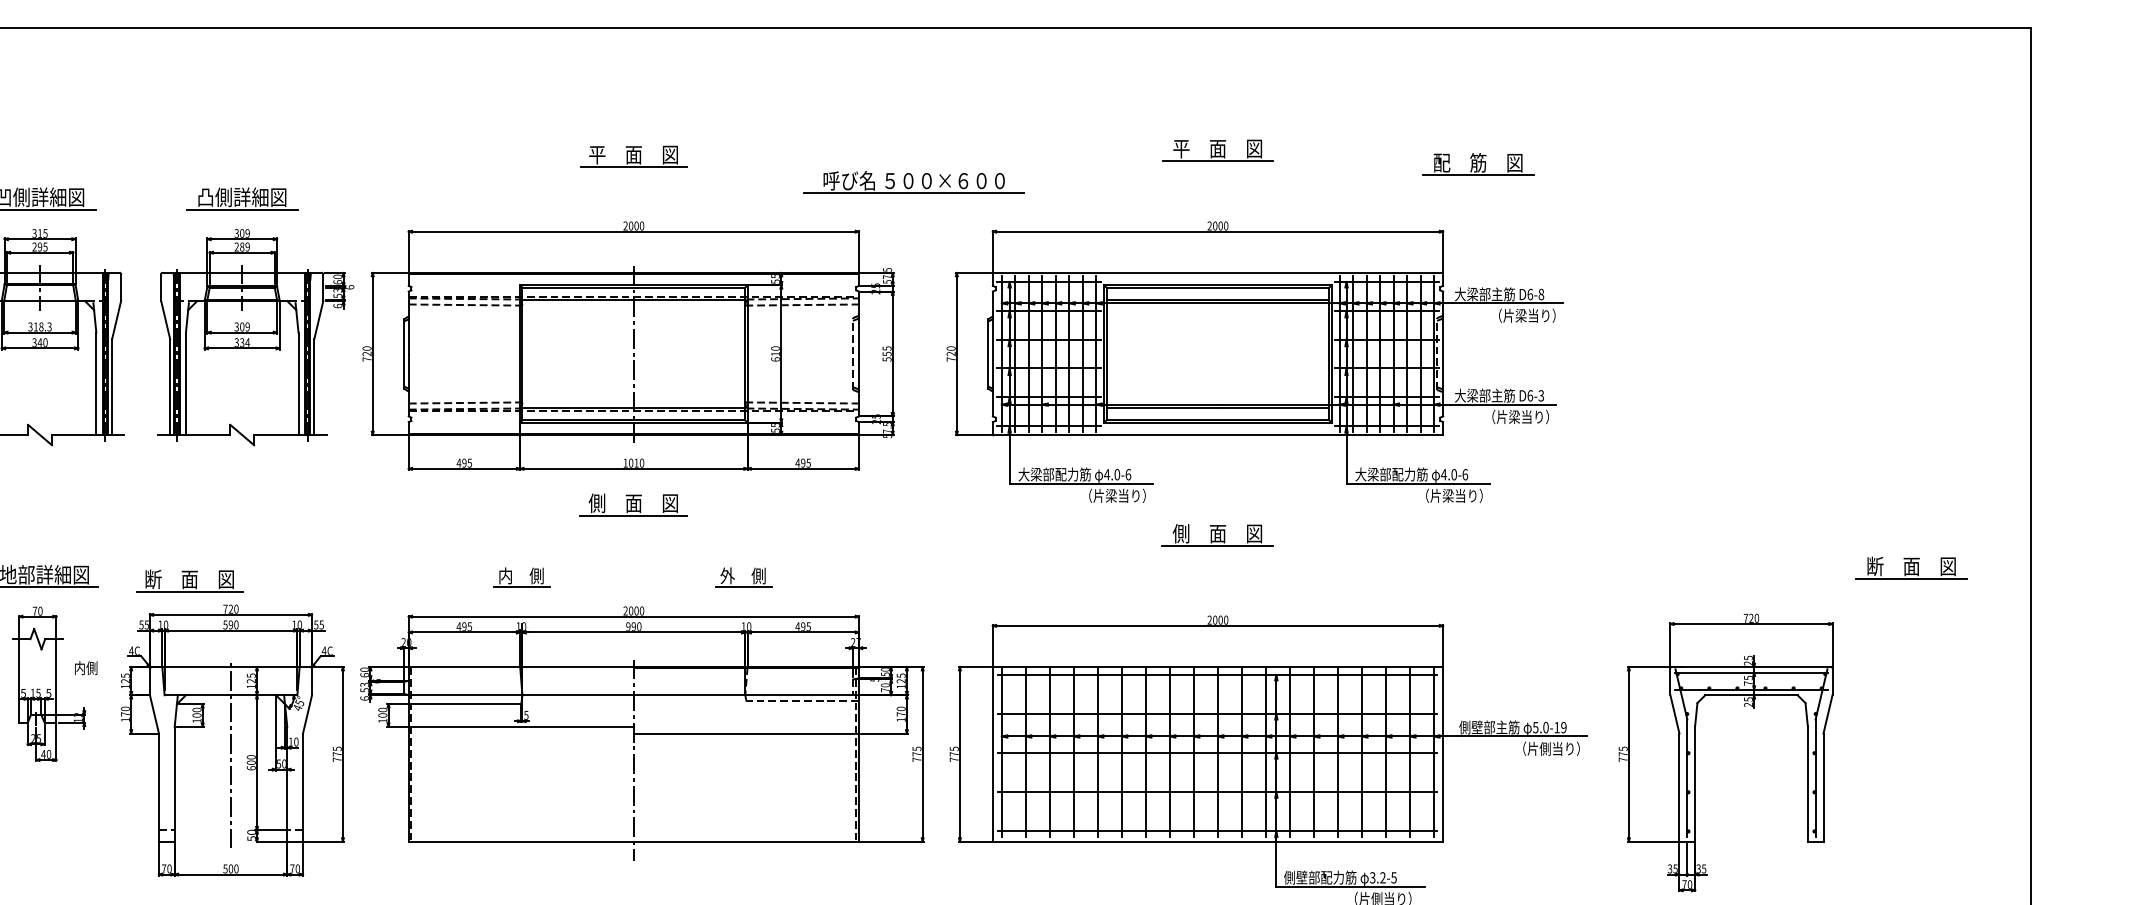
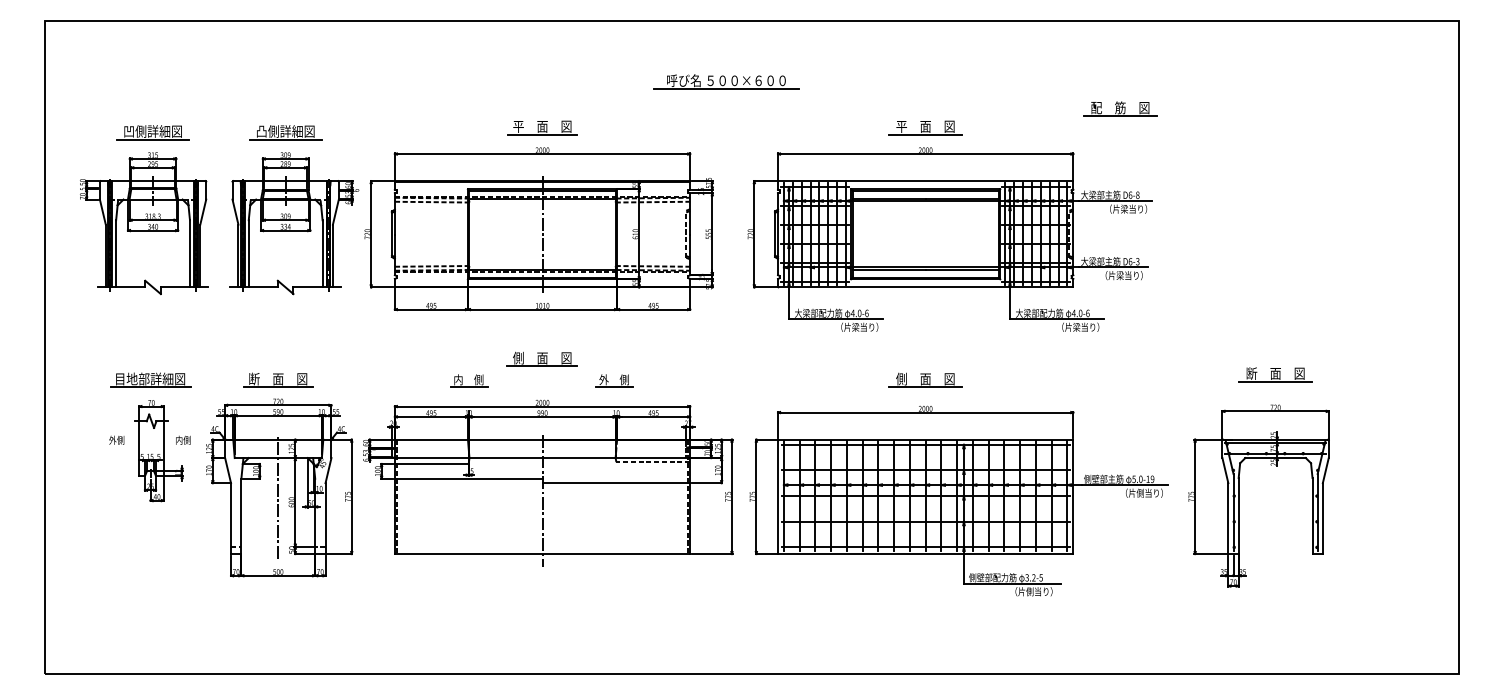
part: (1217, 150) -> (925, 127), moved
part: (633, 156) -> (542, 127), moved
part: (1478, 163) -> (1120, 108), moved
part: (914, 182) -> (726, 81), moved
part: (632, 503) -> (541, 358), moved
part: (1217, 534) -> (925, 379), moved
part: (1911, 567) -> (1275, 374), moved
part: (190, 580) -> (278, 379), moved

